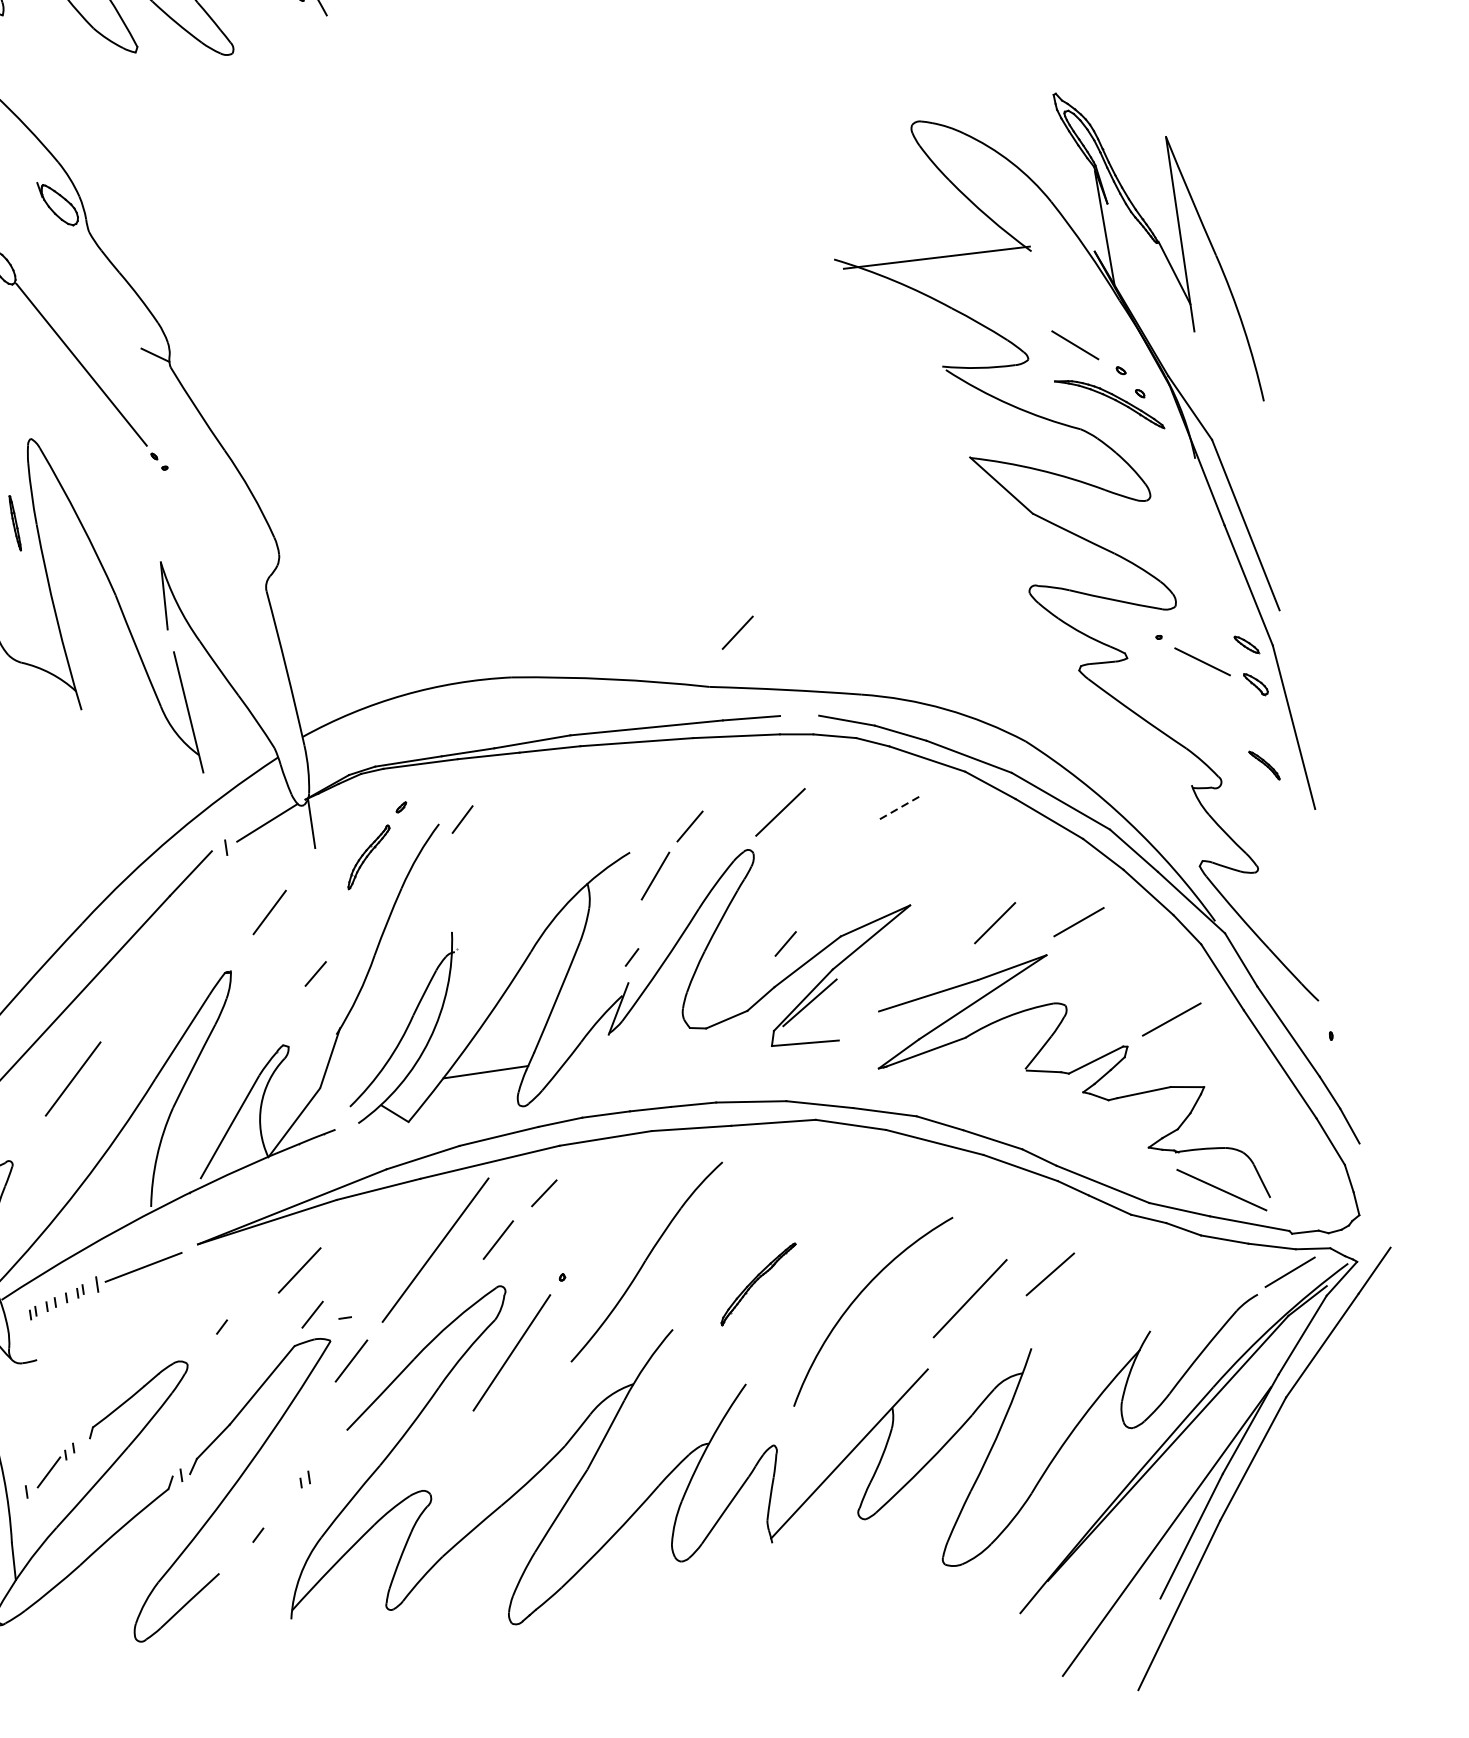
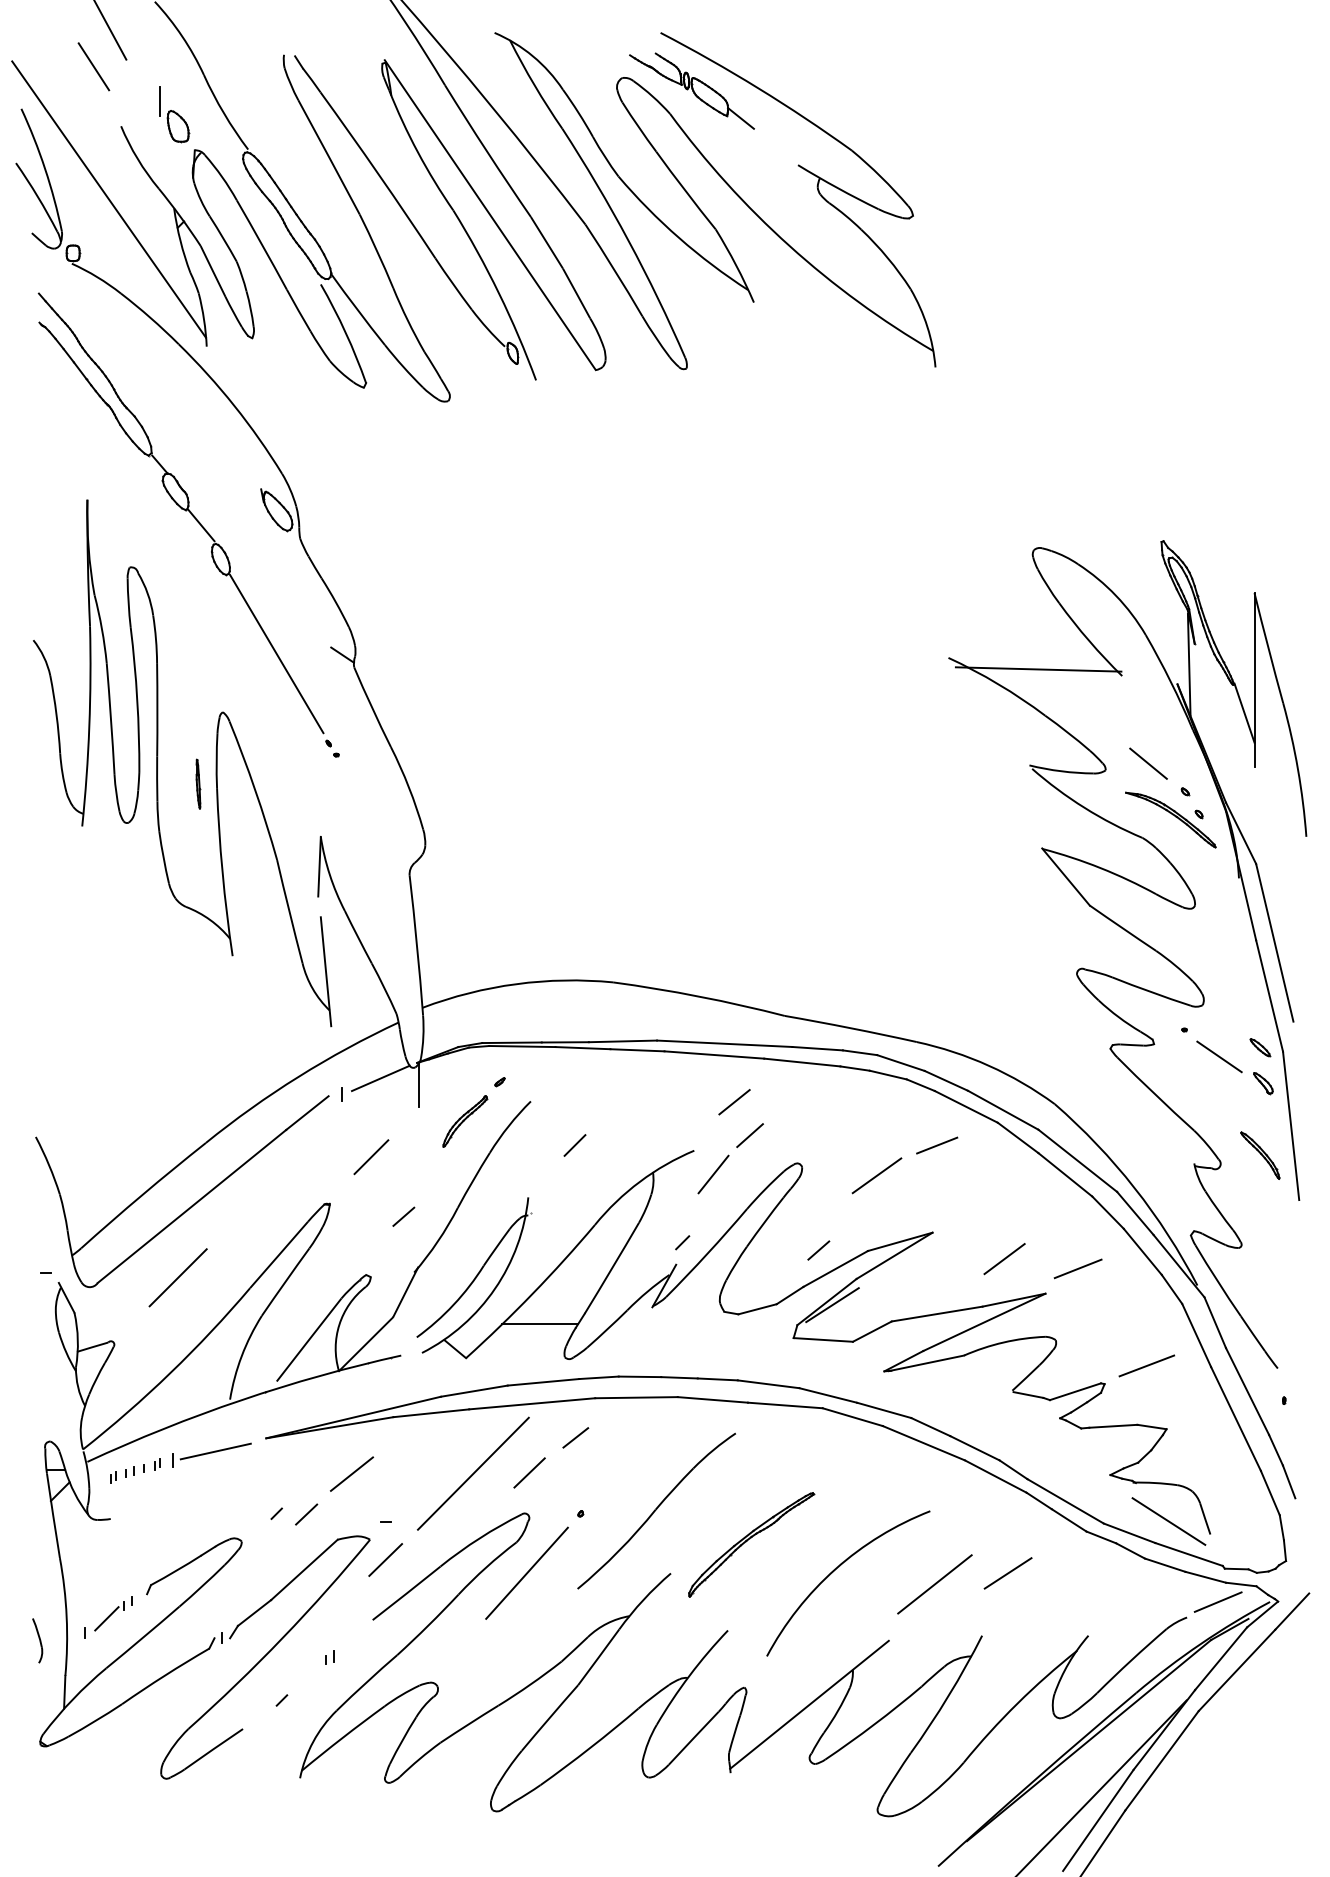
line: (737, 633) -> (734, 1102), moved
line: (798, 715) -> (859, 1052), added
part: (1264, 765) -> (1260, 1155), size x1.67
line: (901, 807) -> (937, 1145), dashed -> solid
line: (779, 812) -> (876, 1175), moved
line: (462, 819) -> (574, 1145), moved
line: (857, 1025) -> (871, 1331), added
part: (758, 1283) -> (751, 1544), size x1.67
line: (312, 1314) -> (306, 1514), moved

